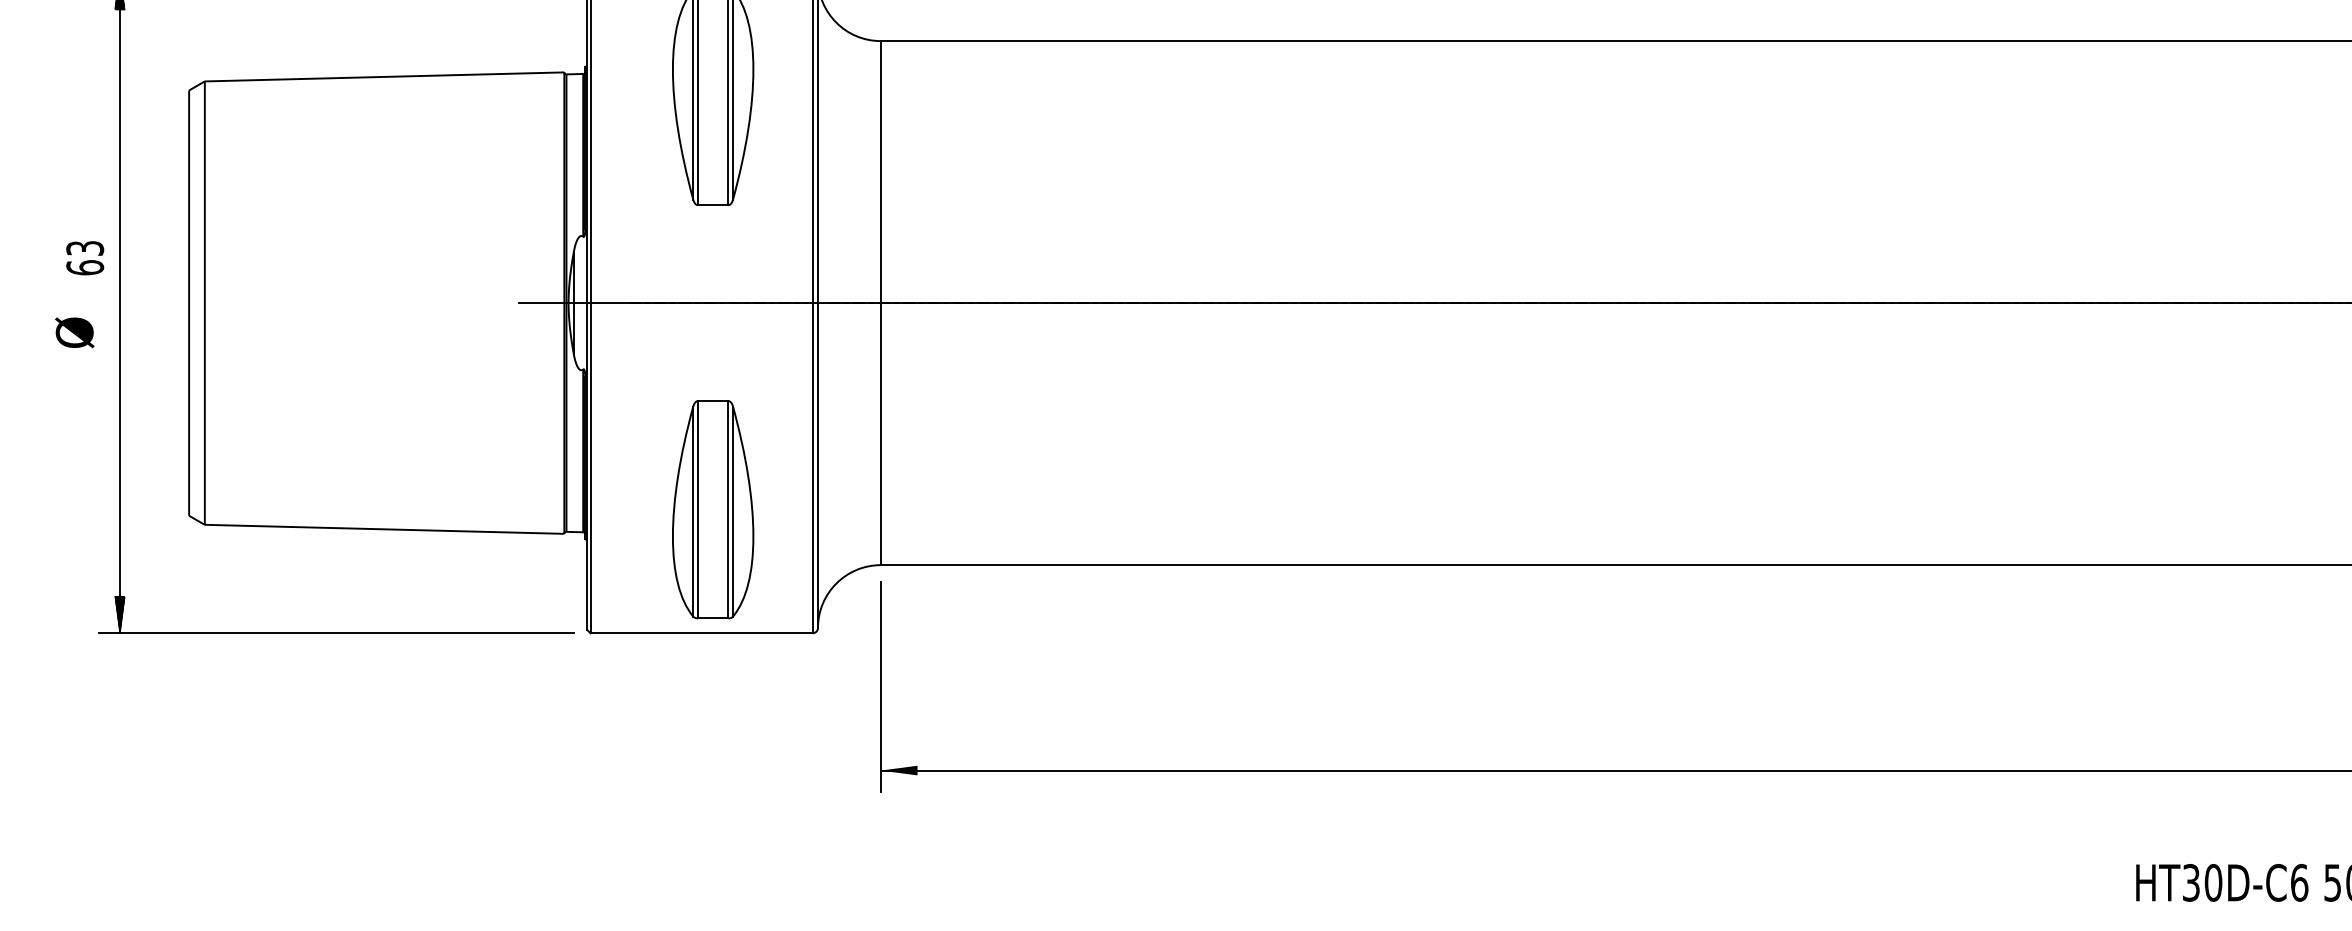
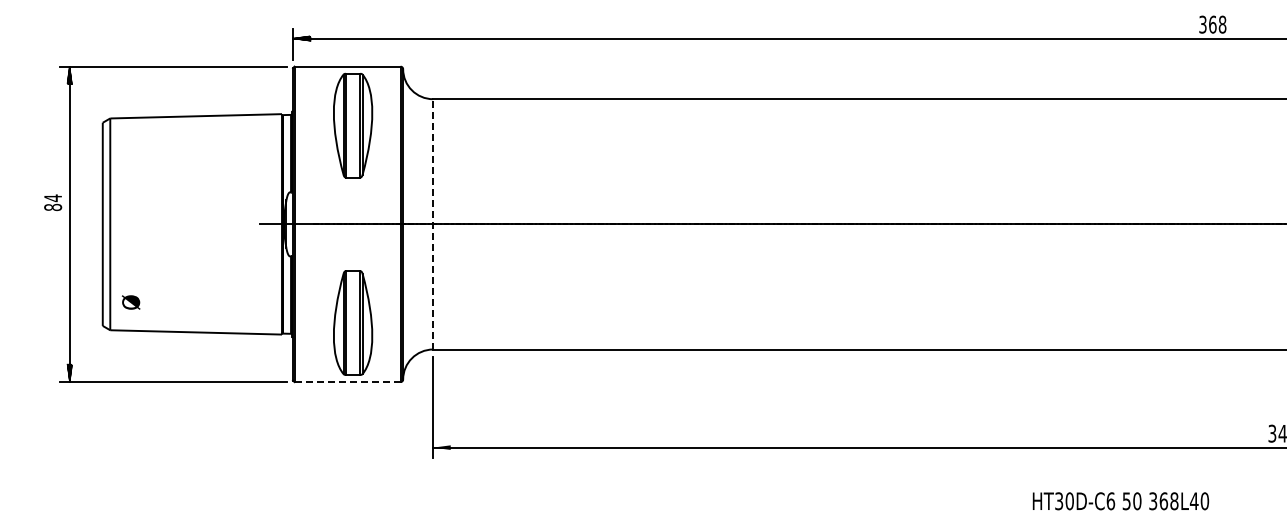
text: (85, 257) -> (53, 202), 63 -> 84
line: (881, 301) -> (433, 223), solid -> dashed
text: (75, 332) -> (131, 302), moved
line: (703, 634) -> (348, 382), solid -> dashed

